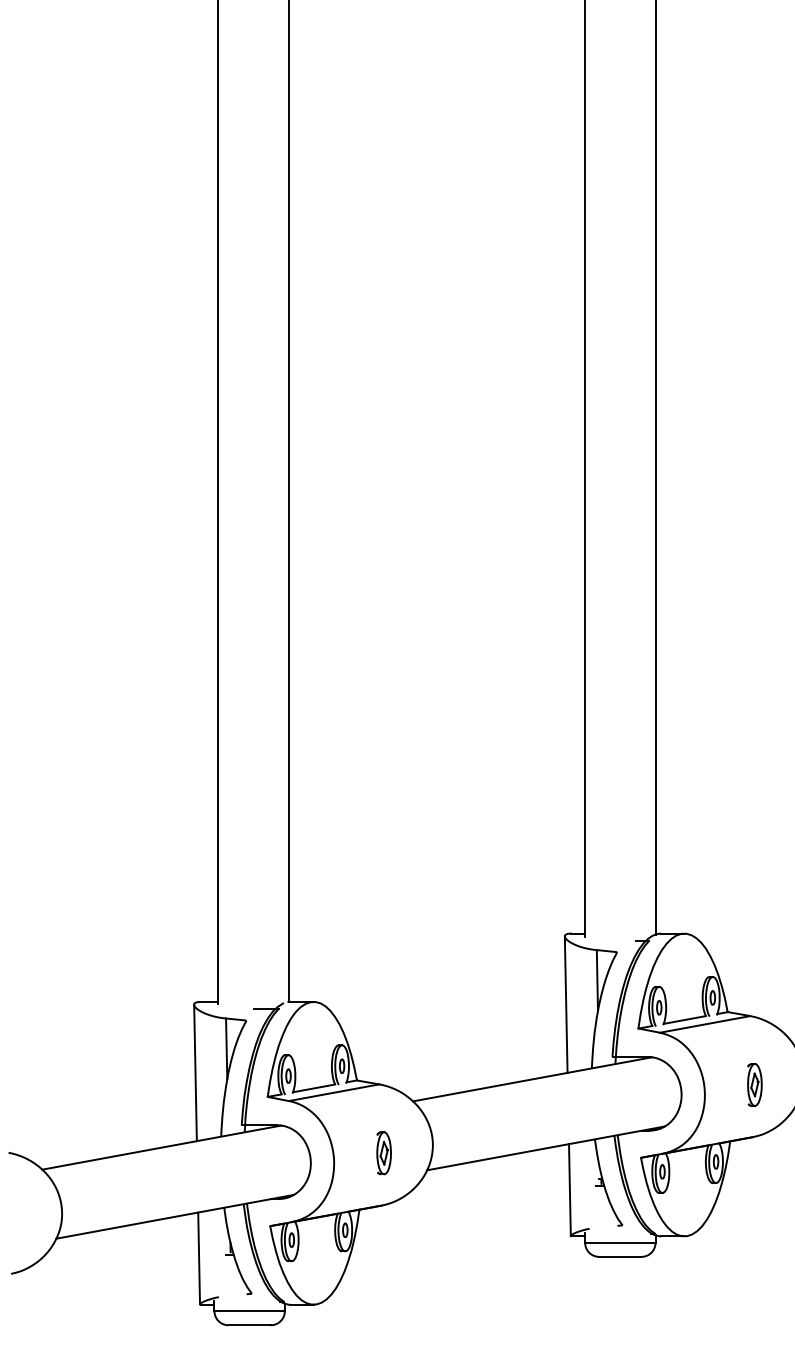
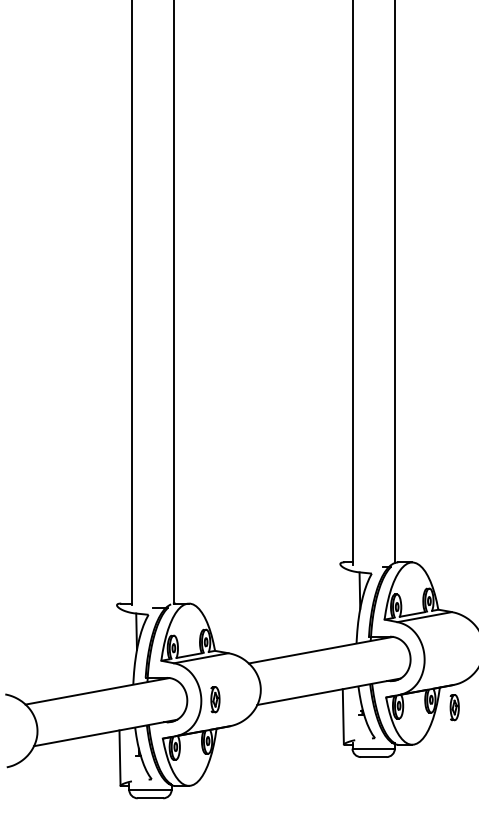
line: (565, 1005) -> (340, 605), removed
line: (194, 1073) -> (117, 646), removed
part: (754, 1084) -> (454, 707), moved
part: (384, 1152) -> (215, 699), moved

